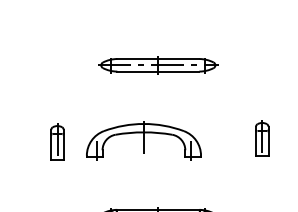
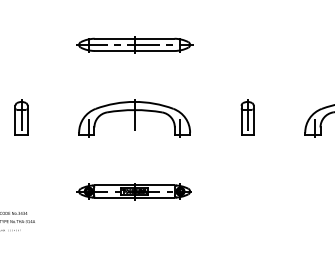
part: (262, 138) -> (247, 117), moved
part: (143, 141) -> (134, 118), moved
part: (57, 142) -> (21, 117), moved

